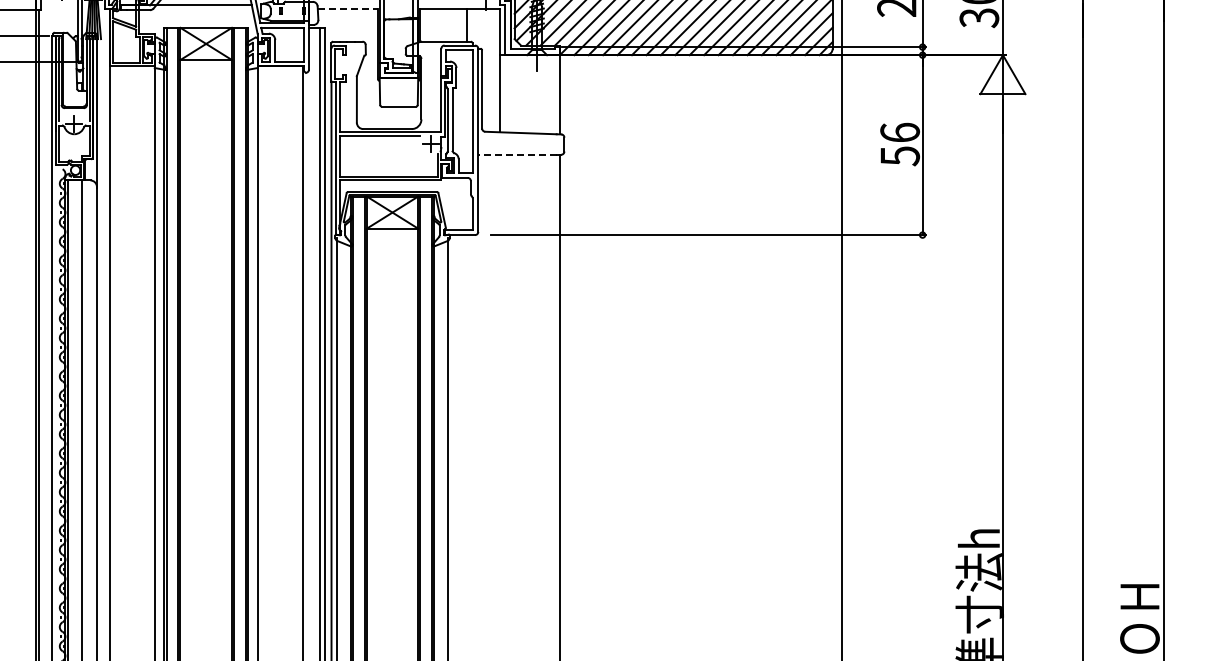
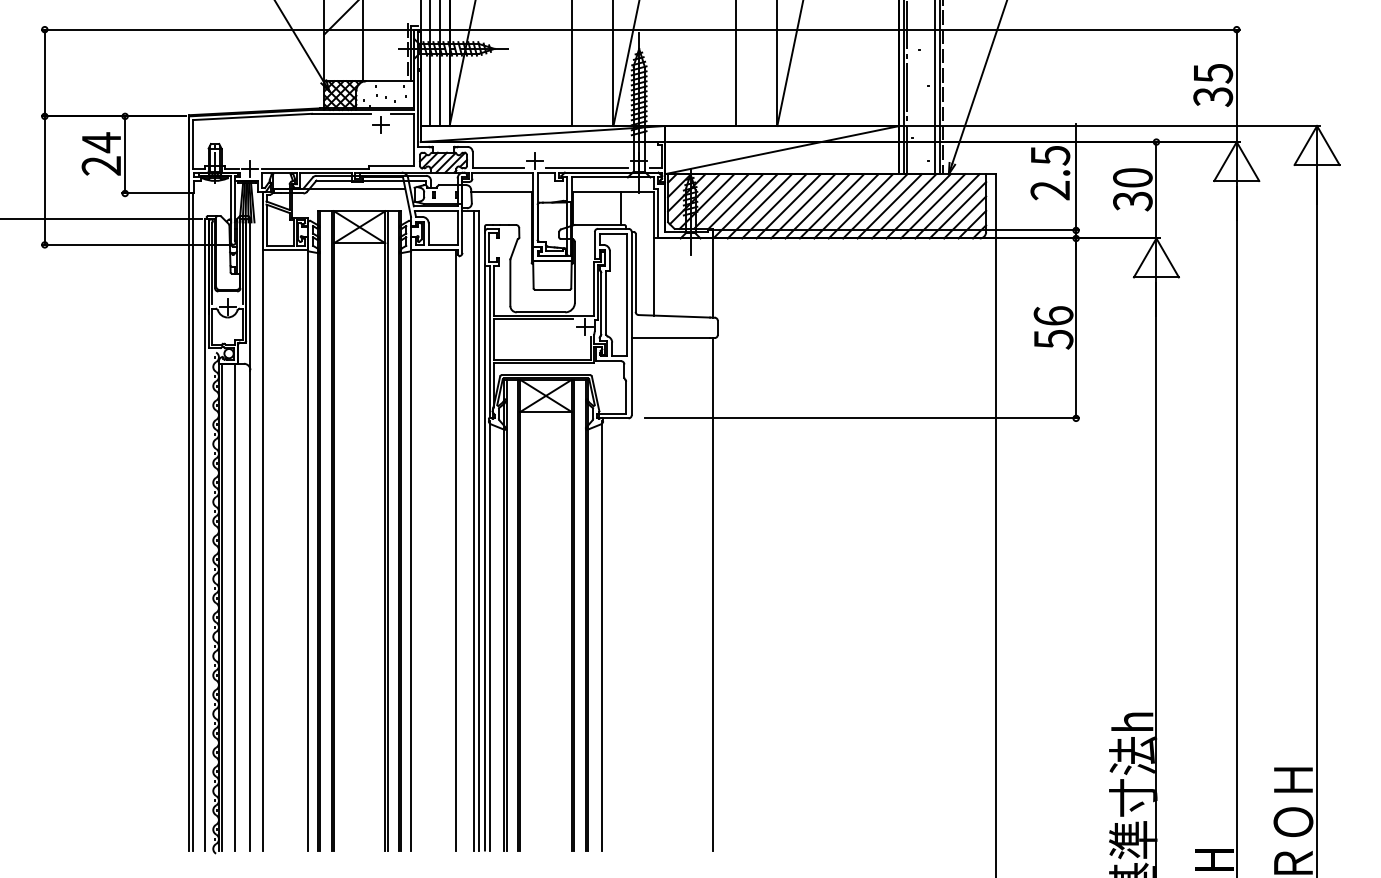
line: (348, 8) -> (501, 191), dashed -> solid
line: (517, 155) -> (670, 338), dashed -> solid

